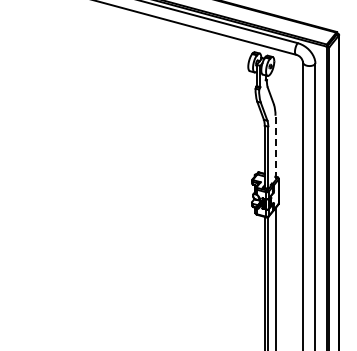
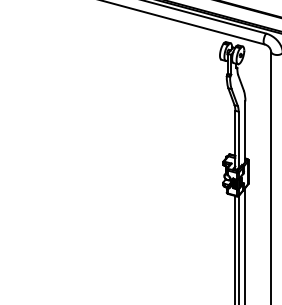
line: (275, 147) -> (245, 131), dashed -> solid

